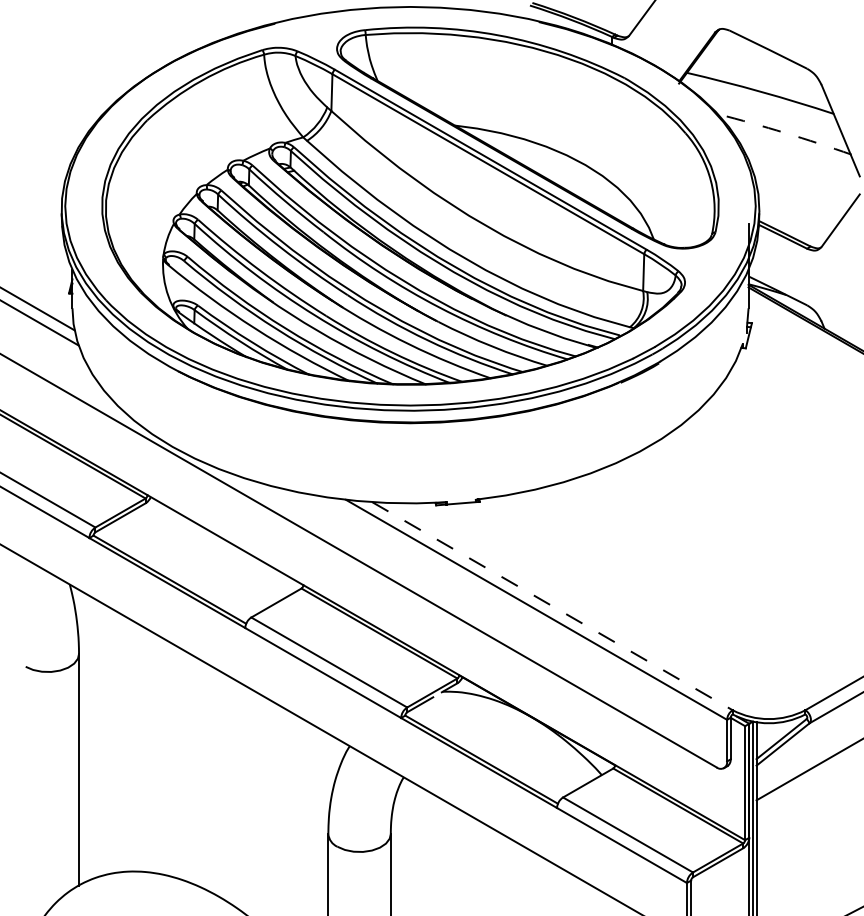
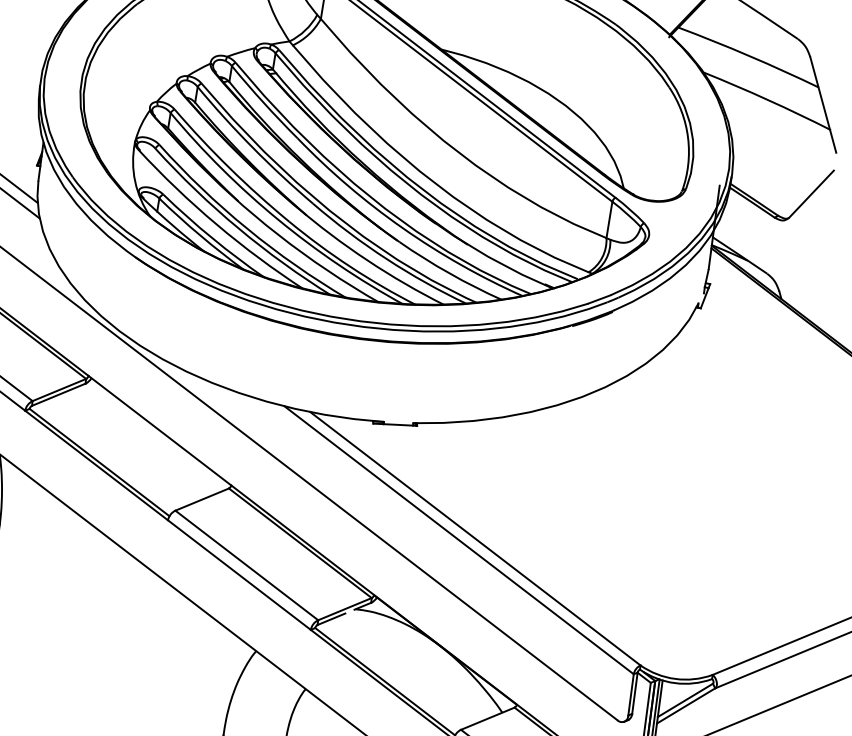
arc: (785, 133) -> (768, 100), dashed -> solid
line: (552, 606) -> (475, 539), dashed -> solid

